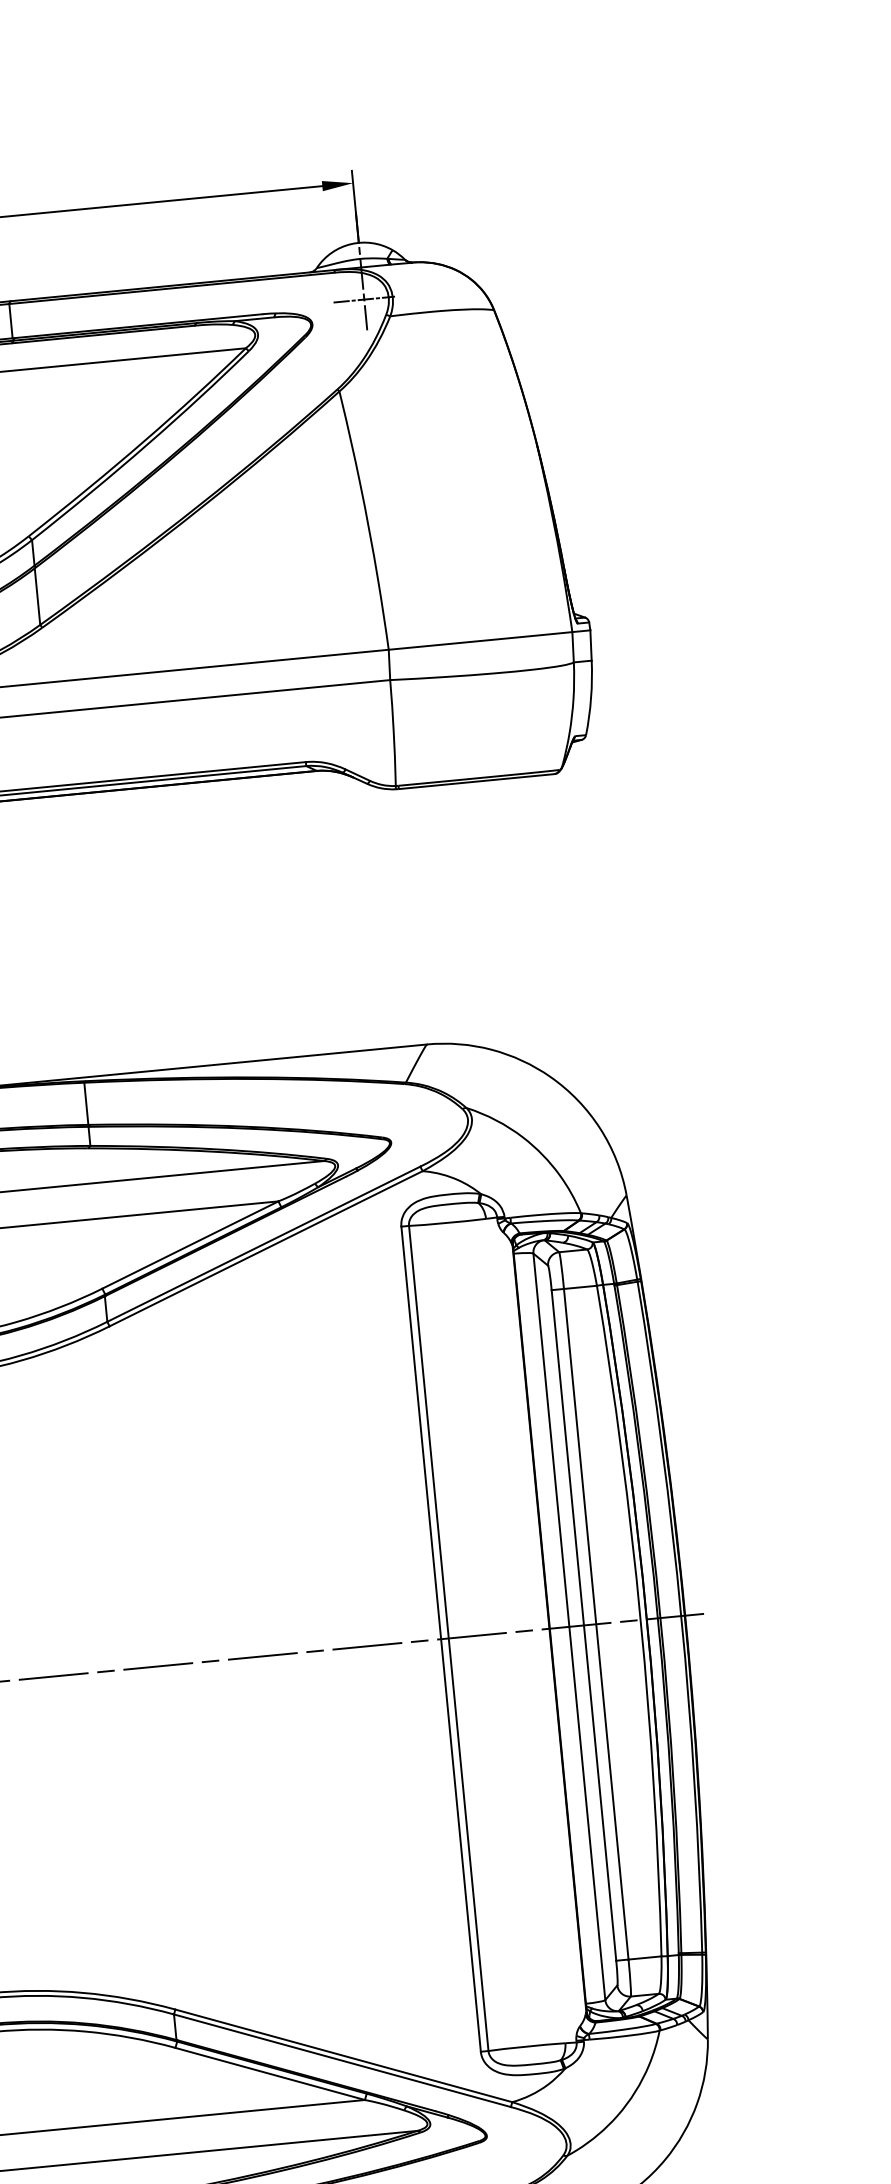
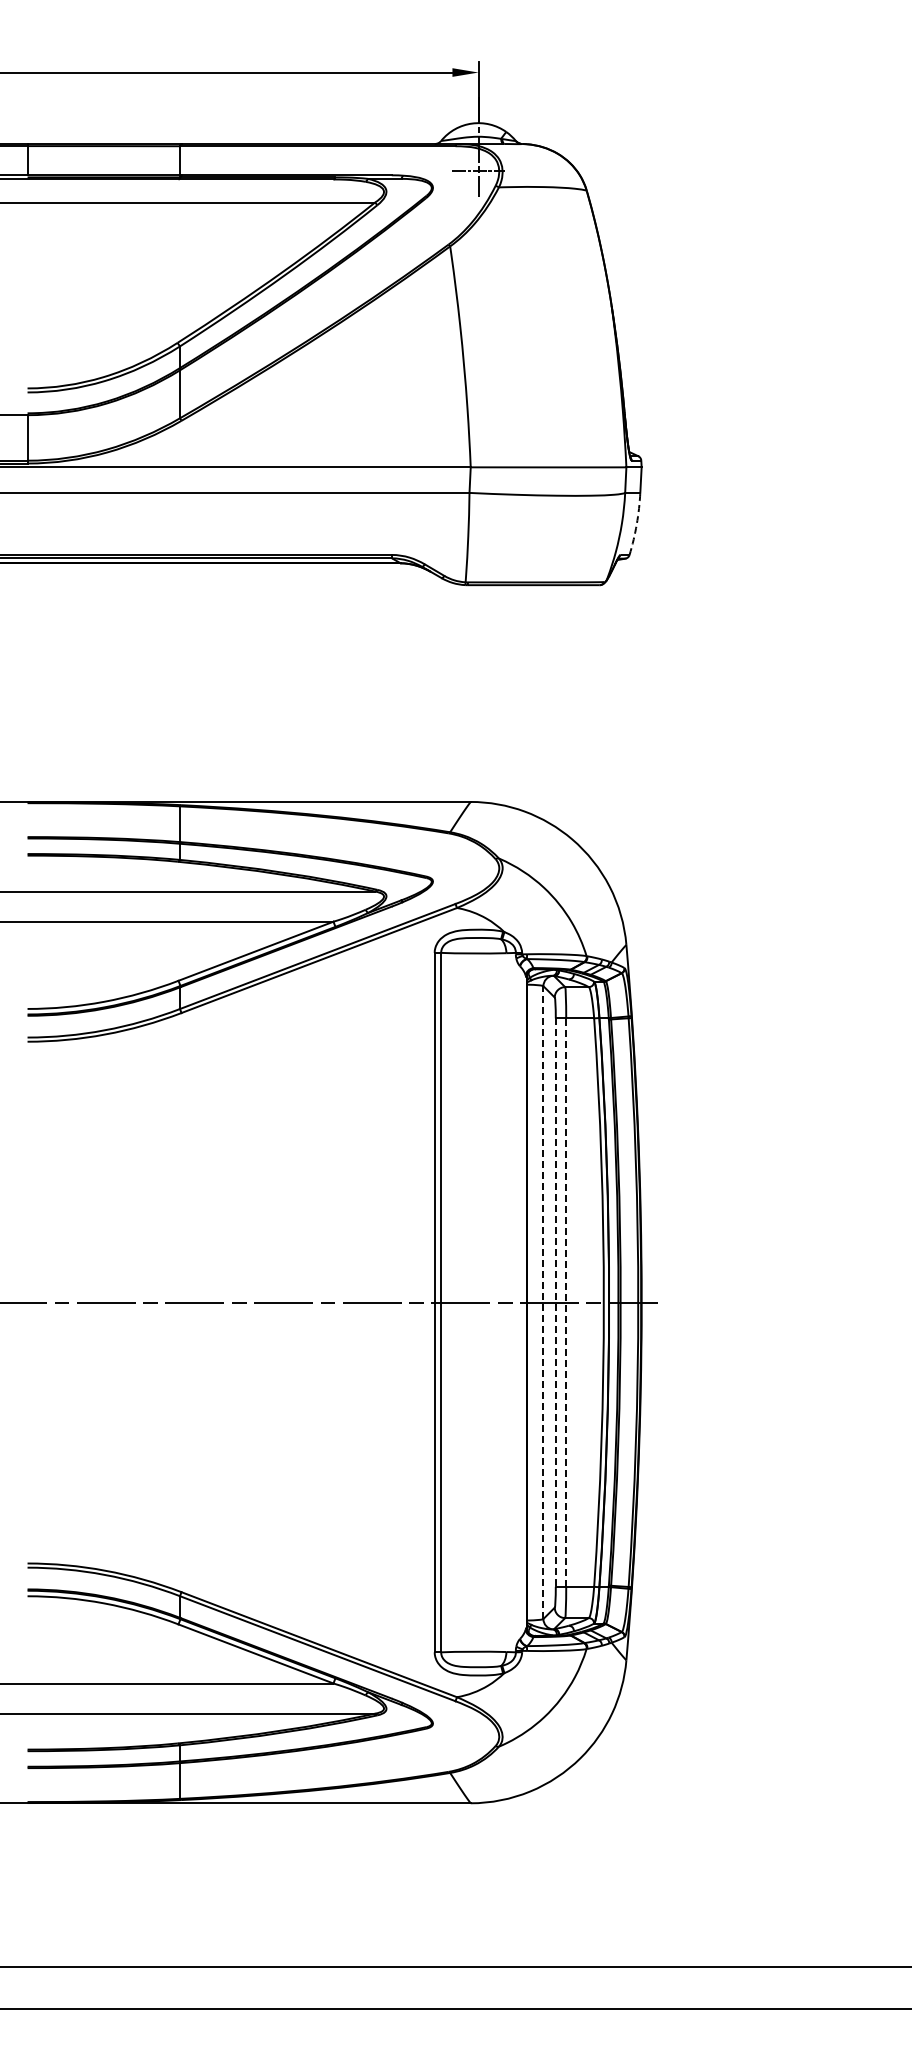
arc: (590, 698) -> (636, 524), solid -> dashed
line: (596, 1624) -> (566, 1302), solid -> dashed
line: (569, 1626) -> (543, 1302), solid -> dashed
line: (583, 1626) -> (555, 1303), solid -> dashed

